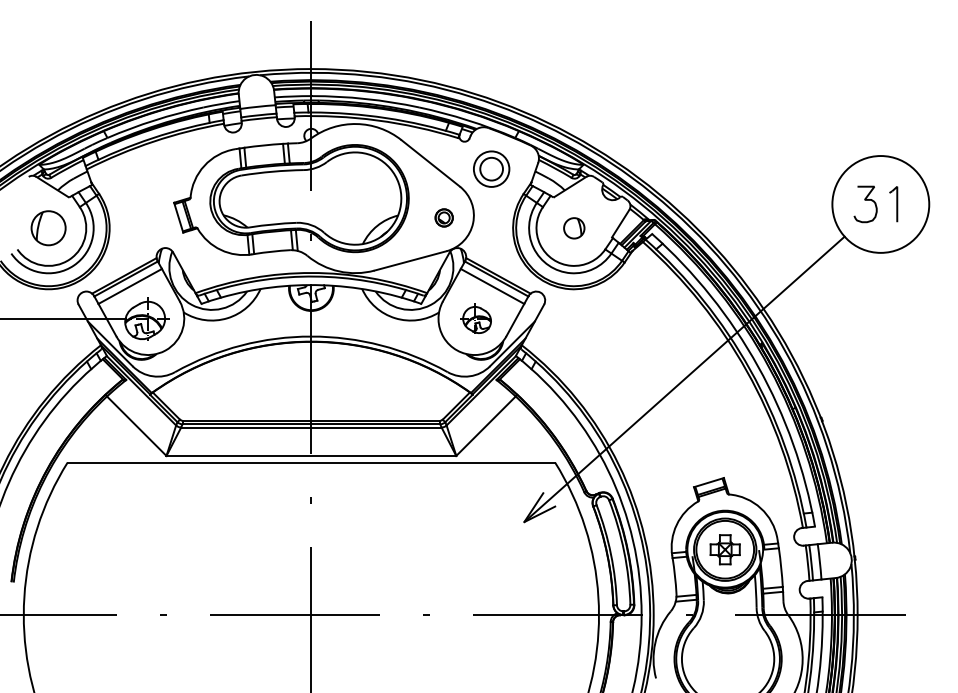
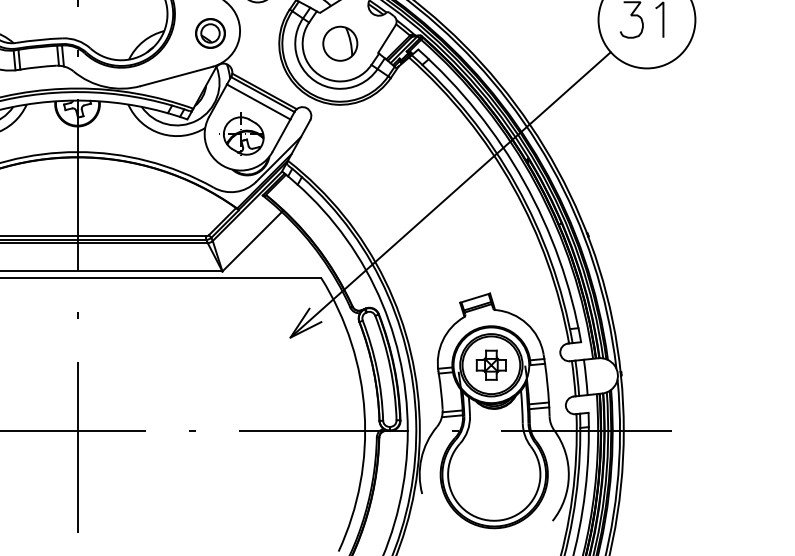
part: (443, 217) -> (209, 33), size x1.67
part: (574, 228) -> (340, 44), size x1.67
part: (475, 318) -> (241, 134), size x1.43

